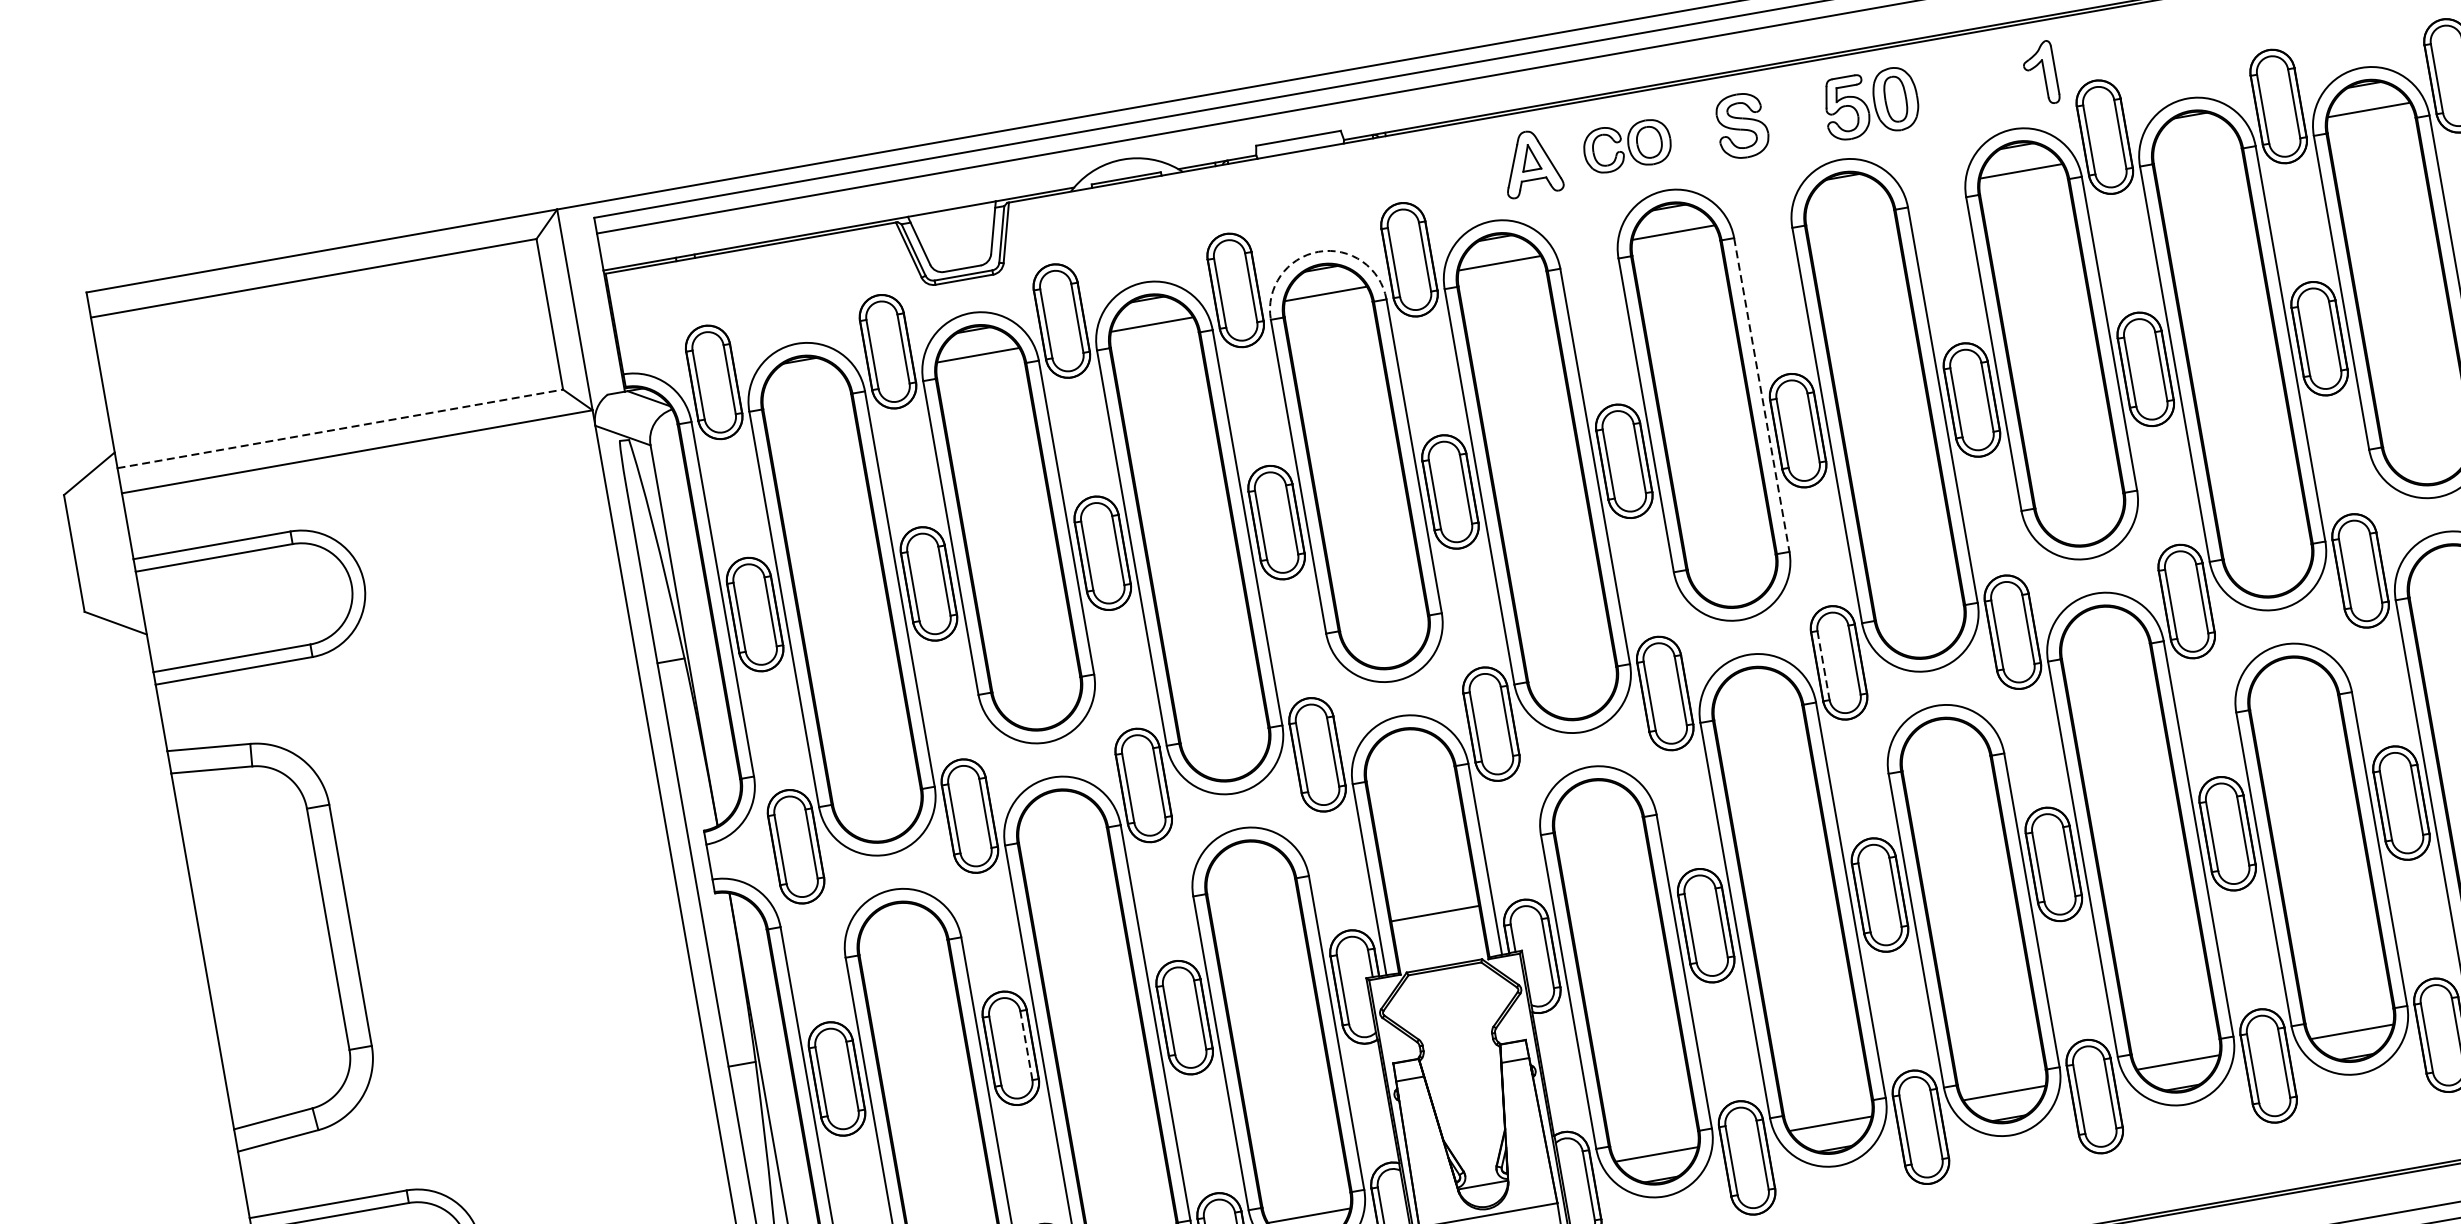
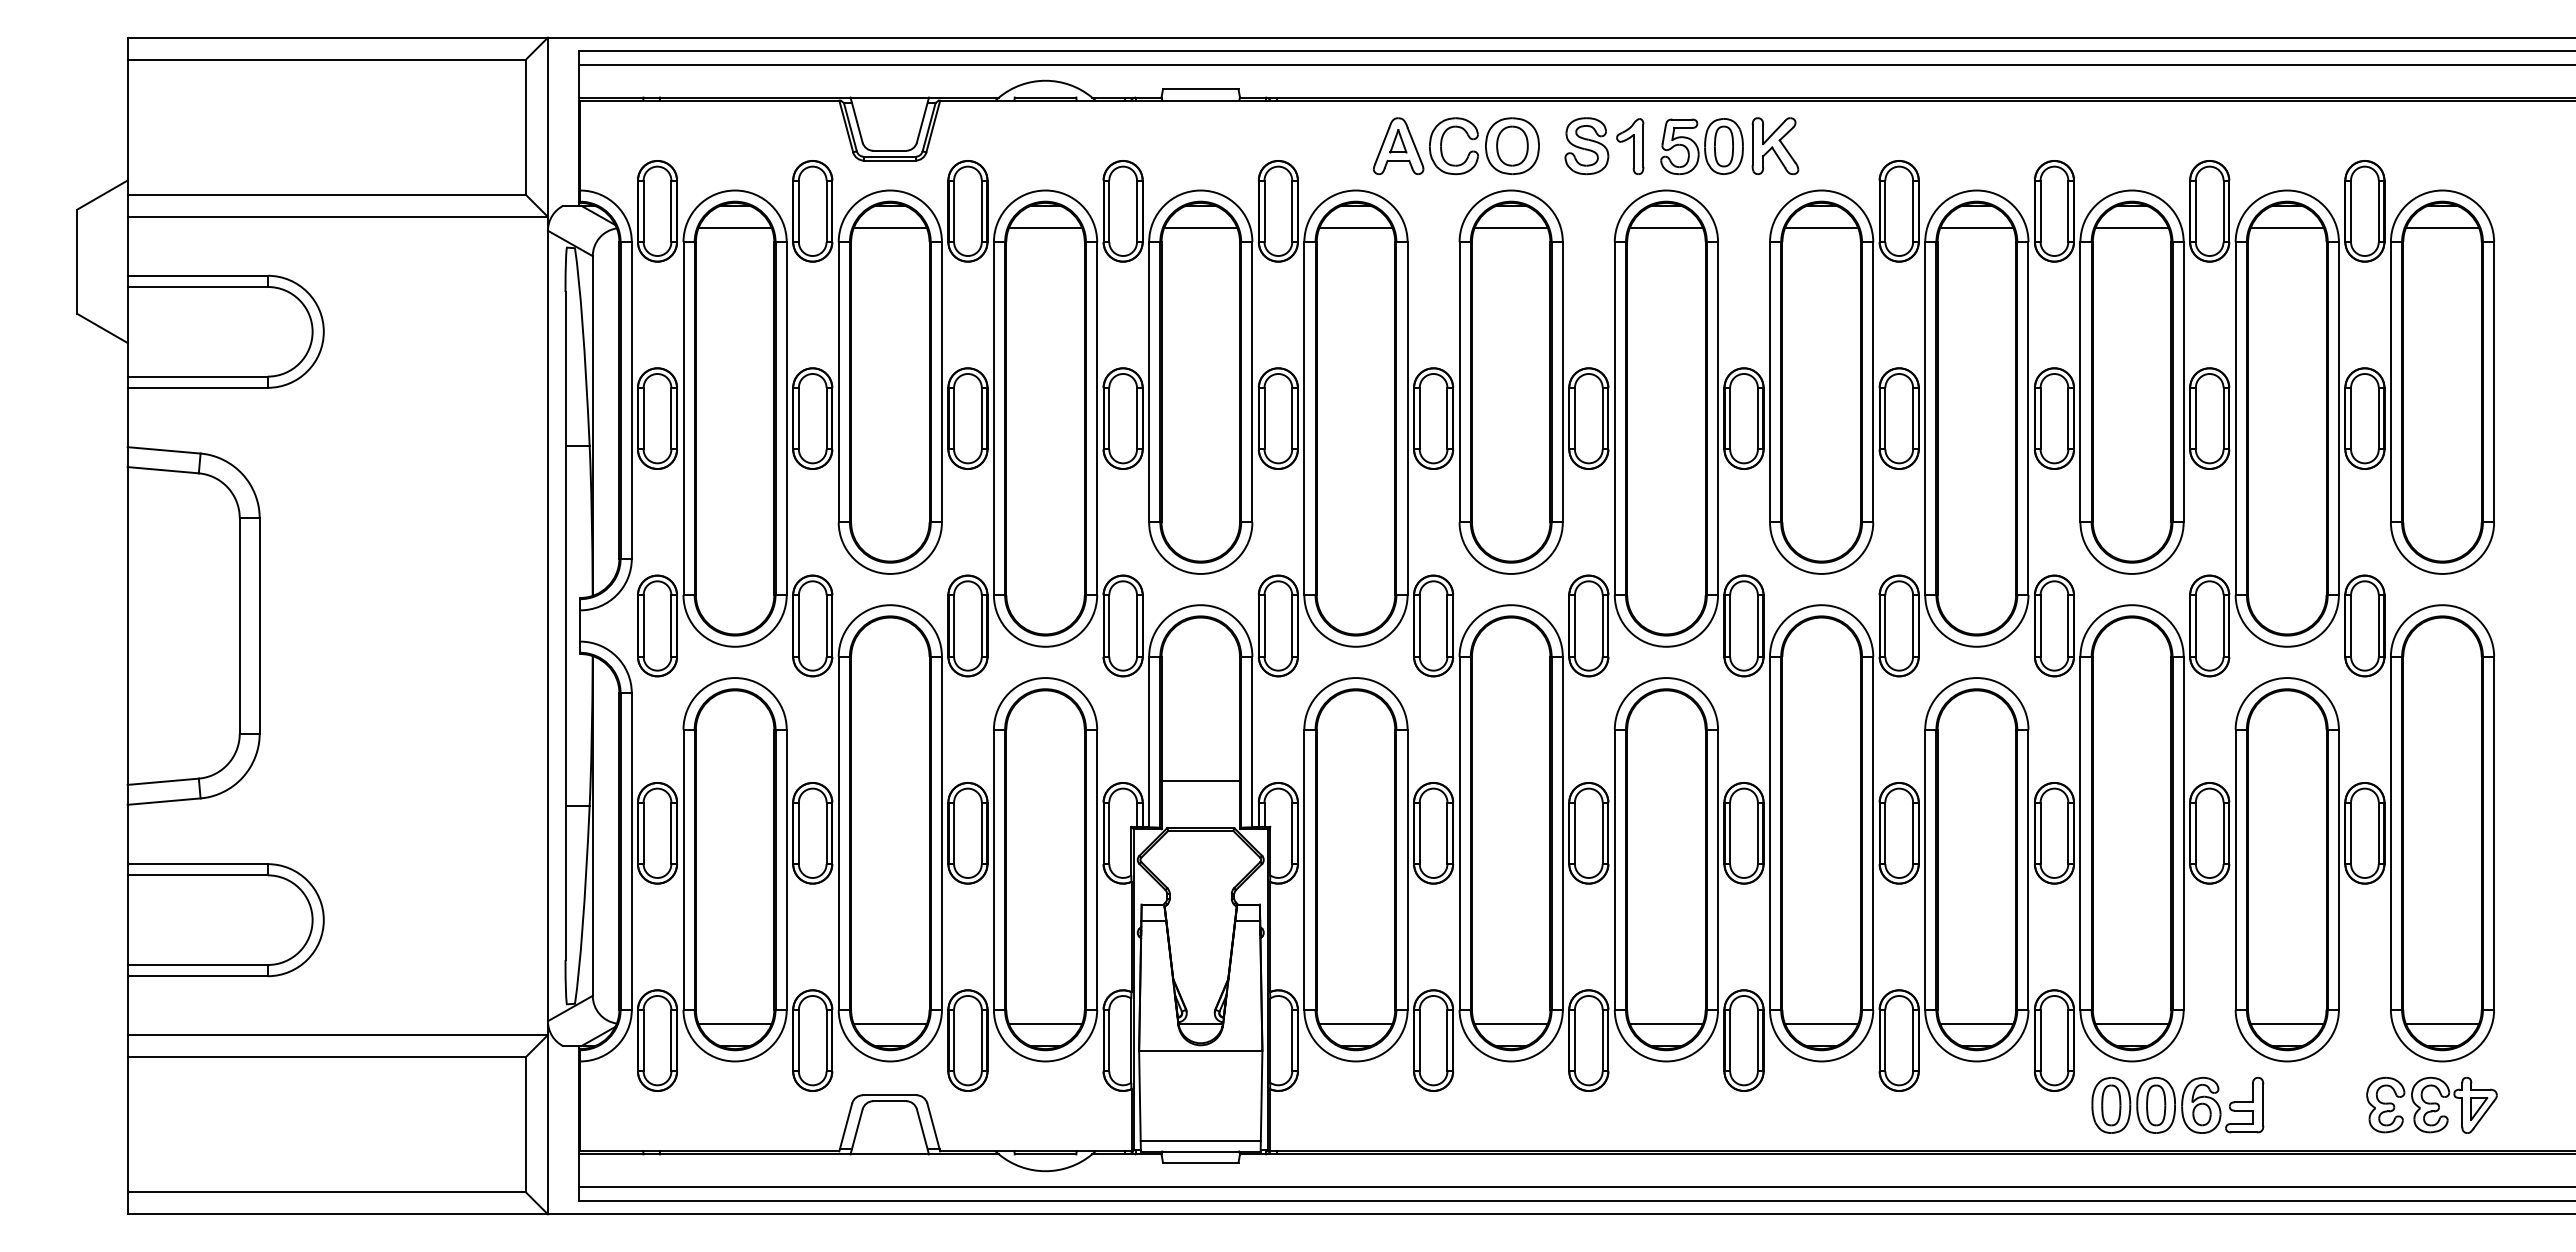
part: (2040, 73) -> (1630, 146), moved
part: (1953, 89) -> (1775, 146), added
line: (2194, 141) -> (1976, 228), added
part: (1627, 146) -> (1484, 146), size x1.43
line: (1847, 202) -> (1666, 228), added
arc: (1318, 251) -> (1200, 190), dashed -> solid
line: (803, 386) -> (734, 228), added
line: (1761, 395) -> (1562, 382), dashed -> solid
line: (340, 428) -> (326, 194), dashed -> solid
line: (1822, 665) -> (1574, 625), dashed -> solid
line: (1026, 1045) -> (826, 833), dashed -> solid

